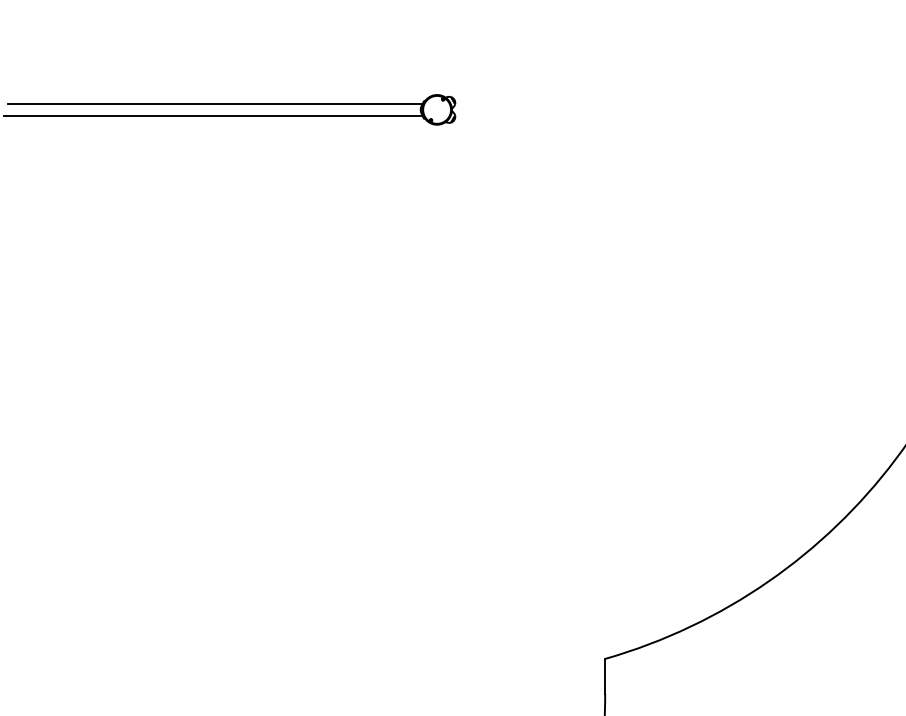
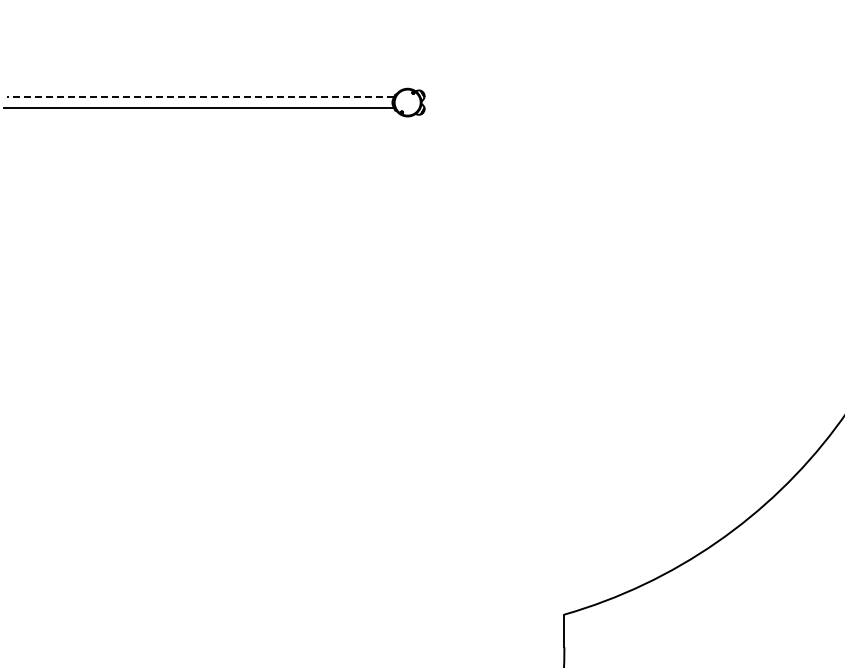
line: (214, 104) -> (200, 97), solid -> dashed

